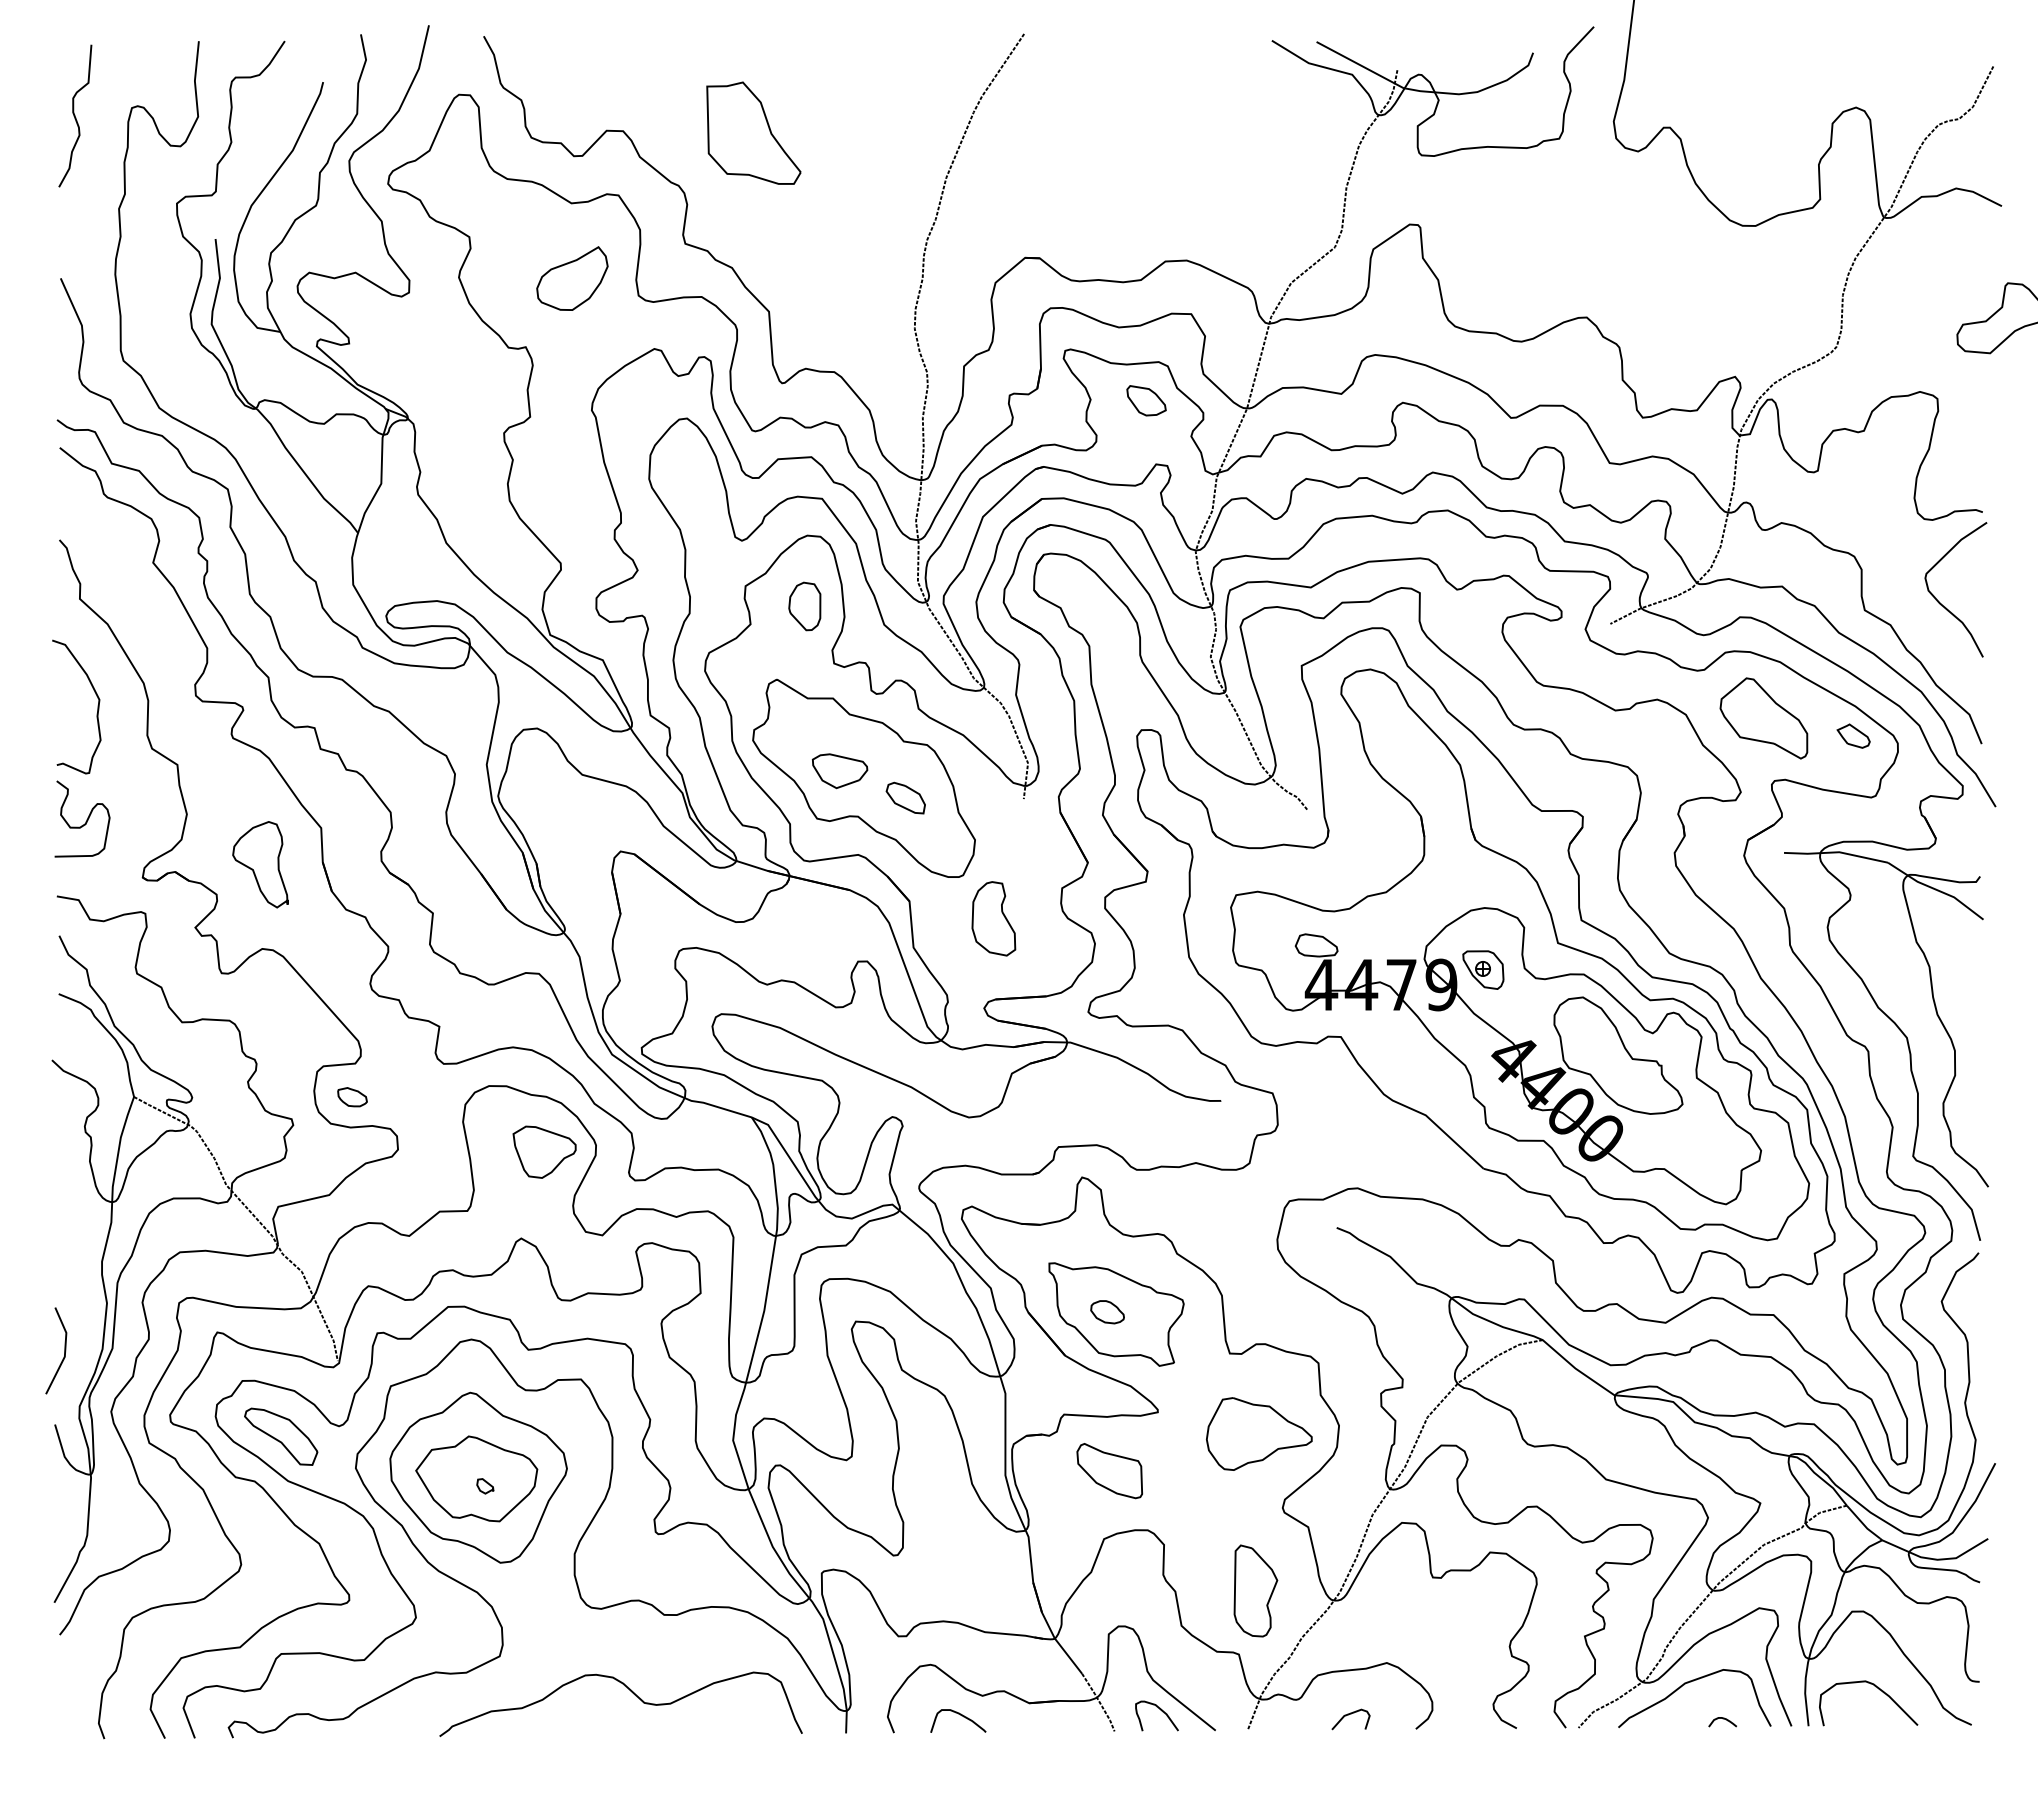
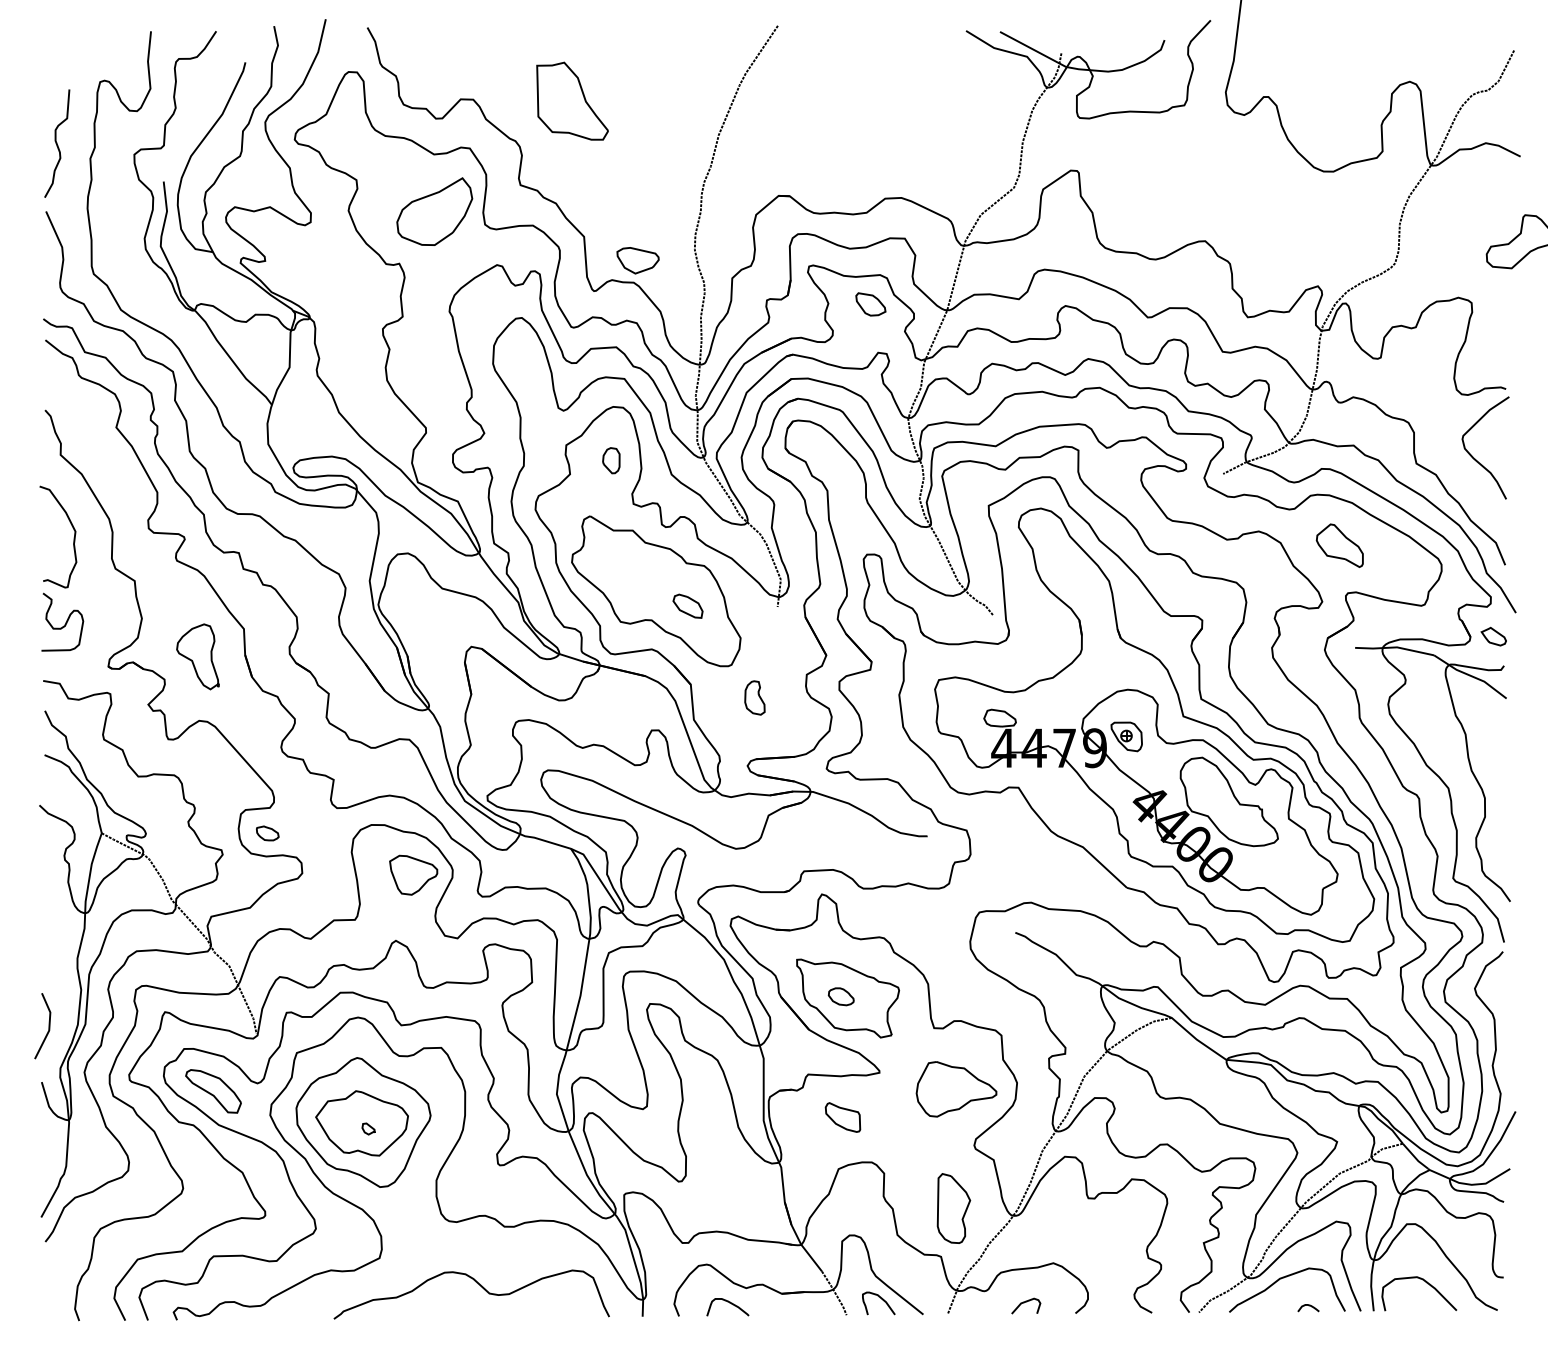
curve: (75, 115) -> (57, 143), moved
part: (572, 278) -> (434, 211), size x1.4
part: (804, 606) -> (611, 460), size x0.7
part: (1763, 718) -> (1339, 545), size x0.7
part: (1853, 735) -> (1493, 636), moved
part: (839, 771) -> (637, 260), moved
part: (993, 918) -> (754, 697), size x0.6
part: (1109, 1471) -> (842, 1117), size x0.7

